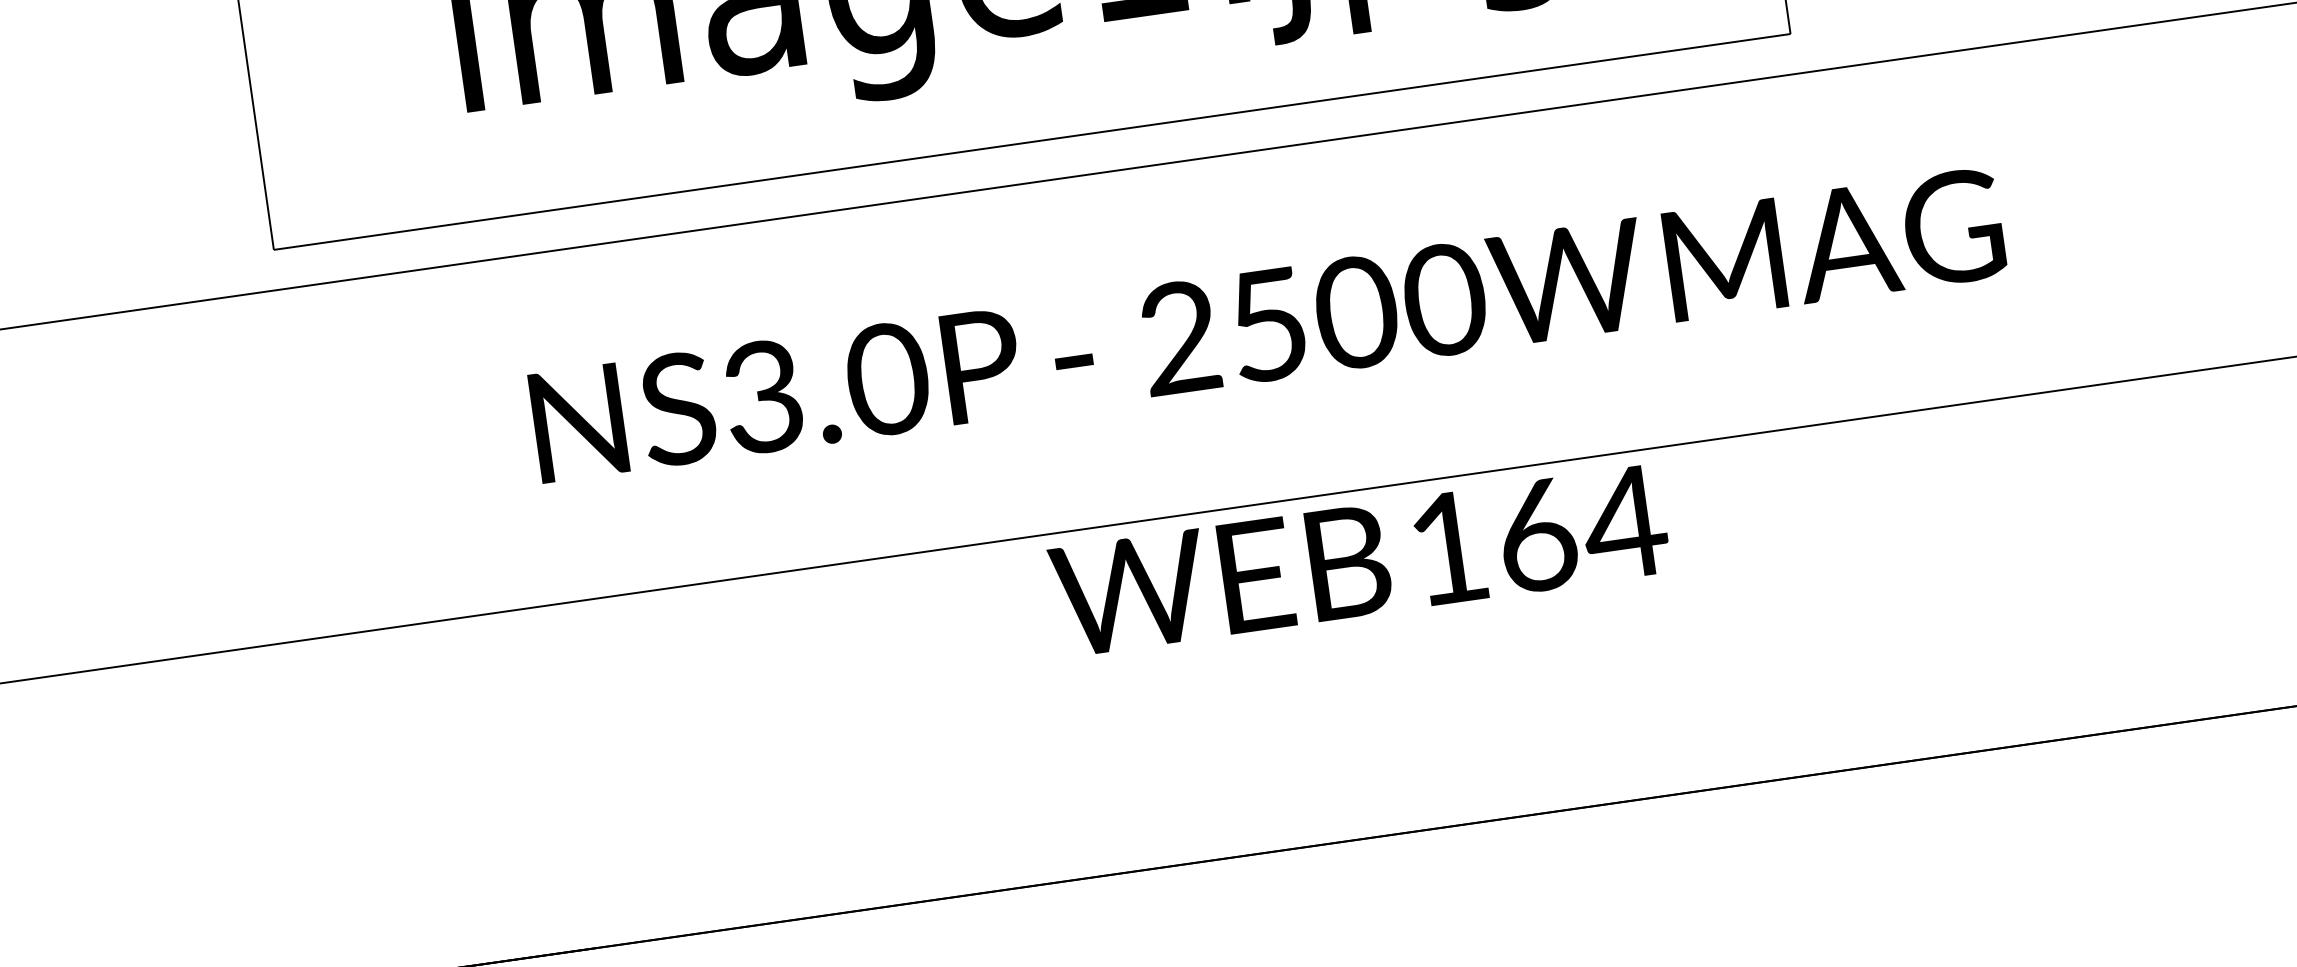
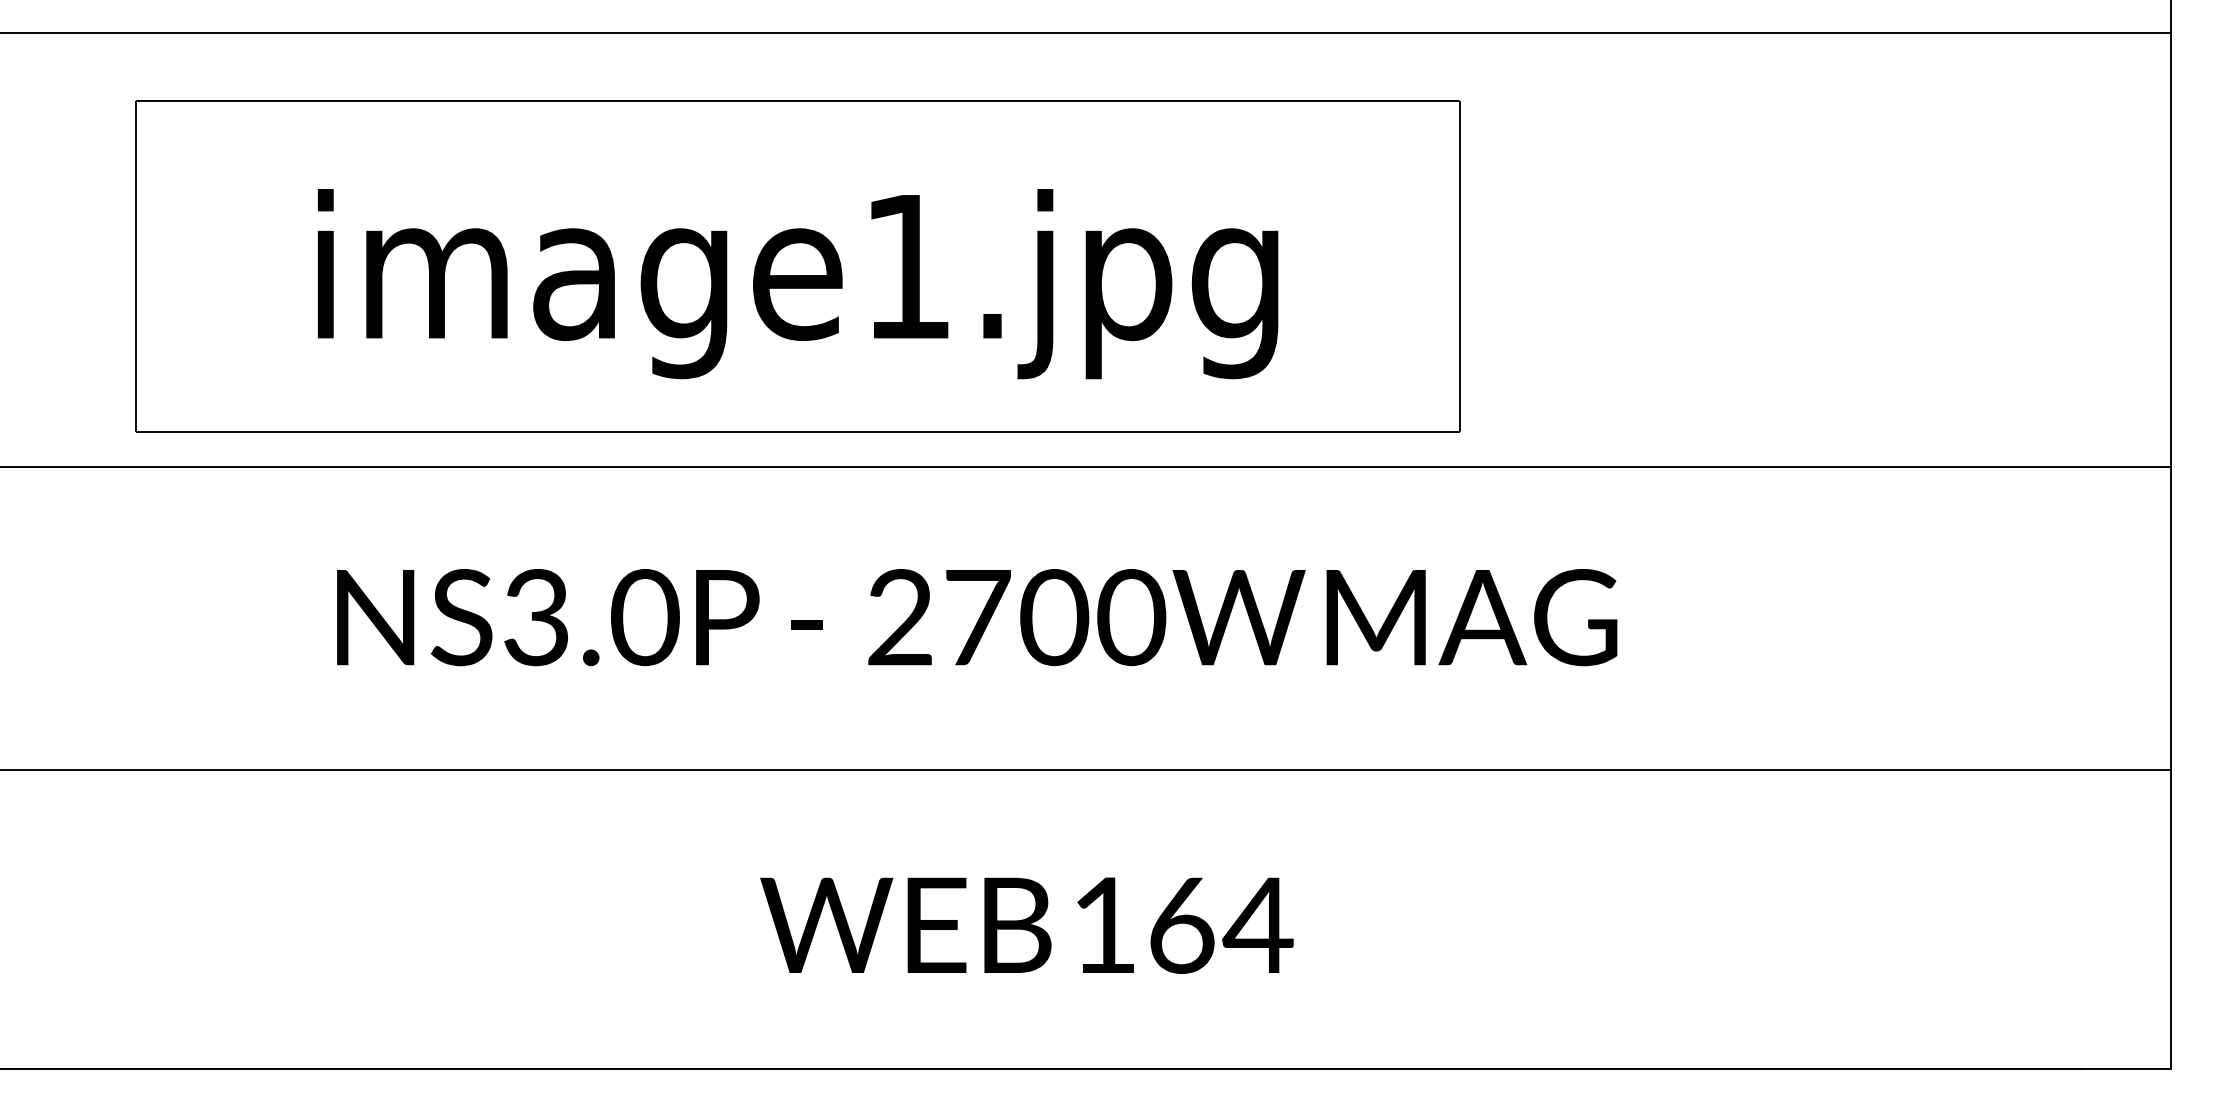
text: (1269, 326) -> (978, 618), 2500W -> 2700W
text: (1359, 561) -> (1026, 925), moved

